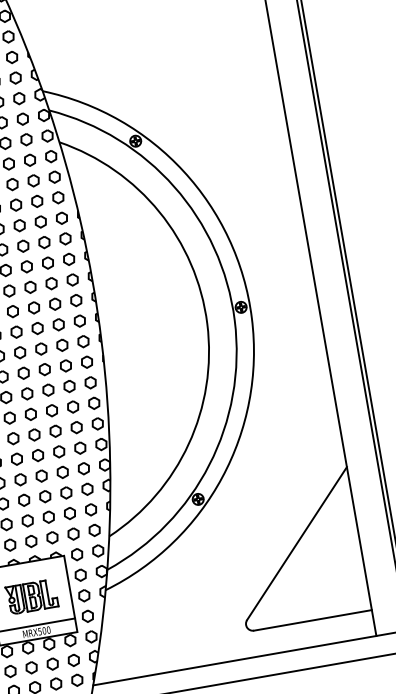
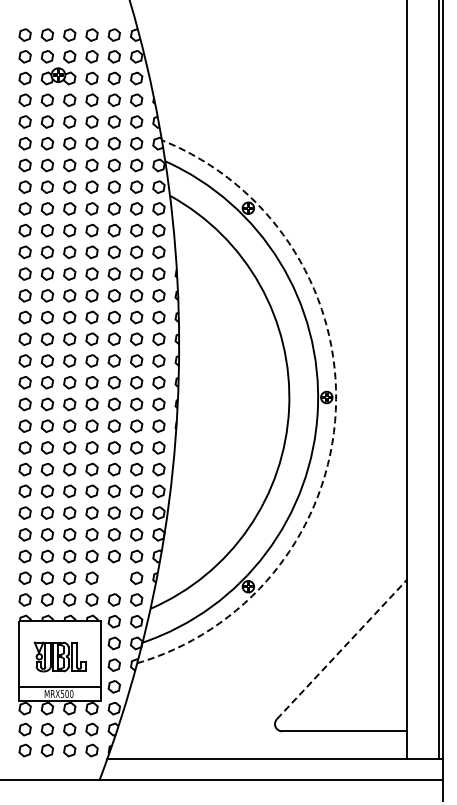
arc: (251, 318) -> (335, 410), solid -> dashed
part: (69, 512) -> (113, 577), removed
line: (297, 543) -> (342, 649), solid -> dashed

